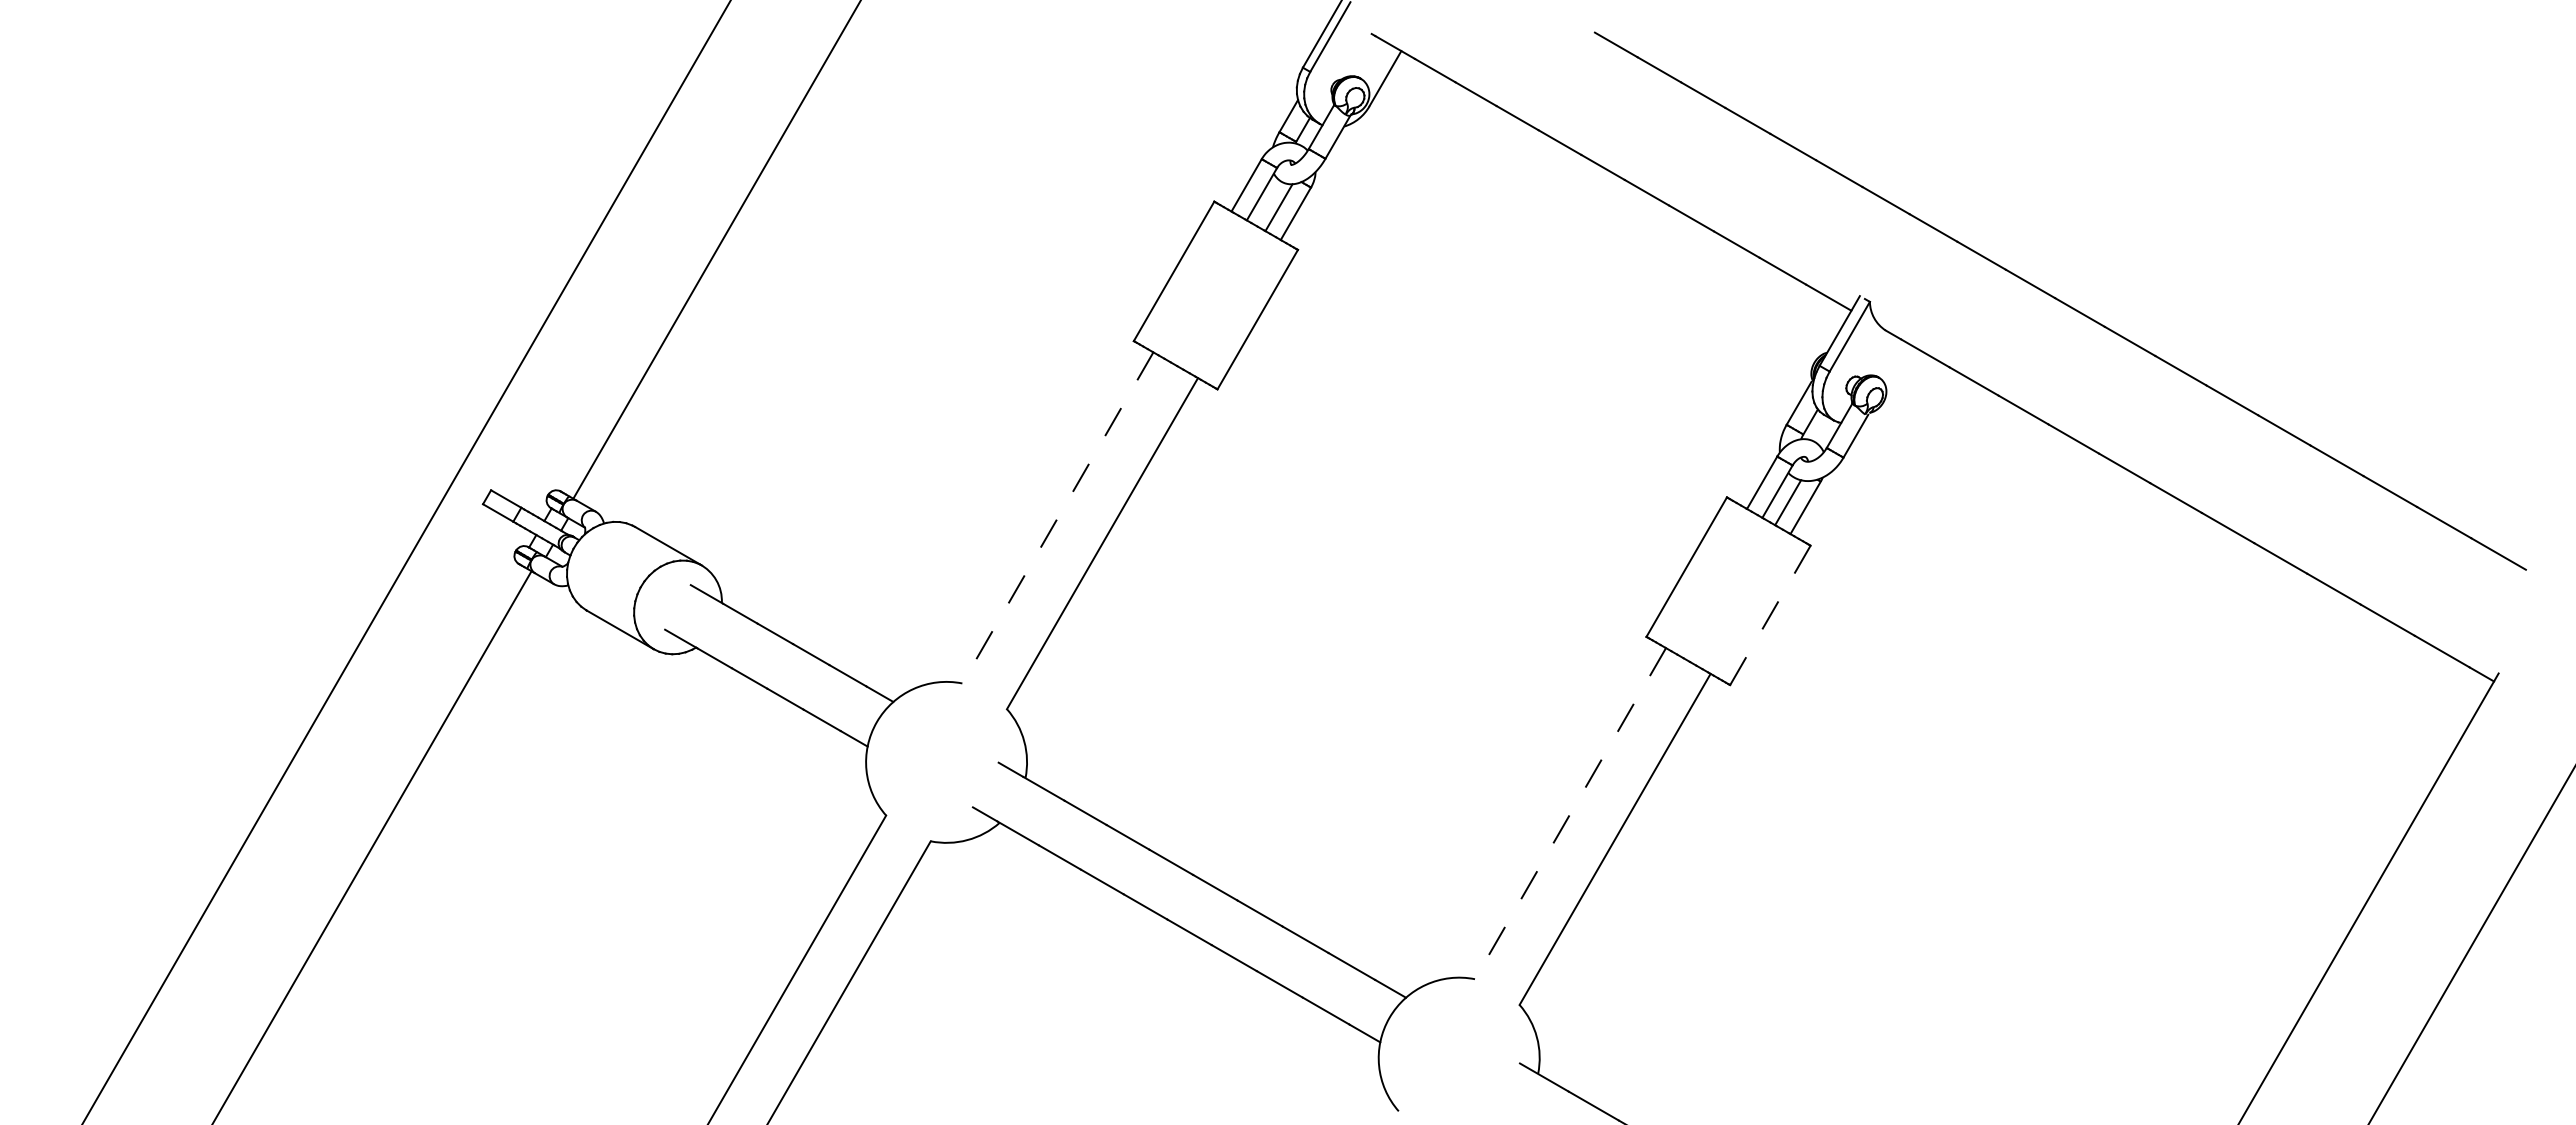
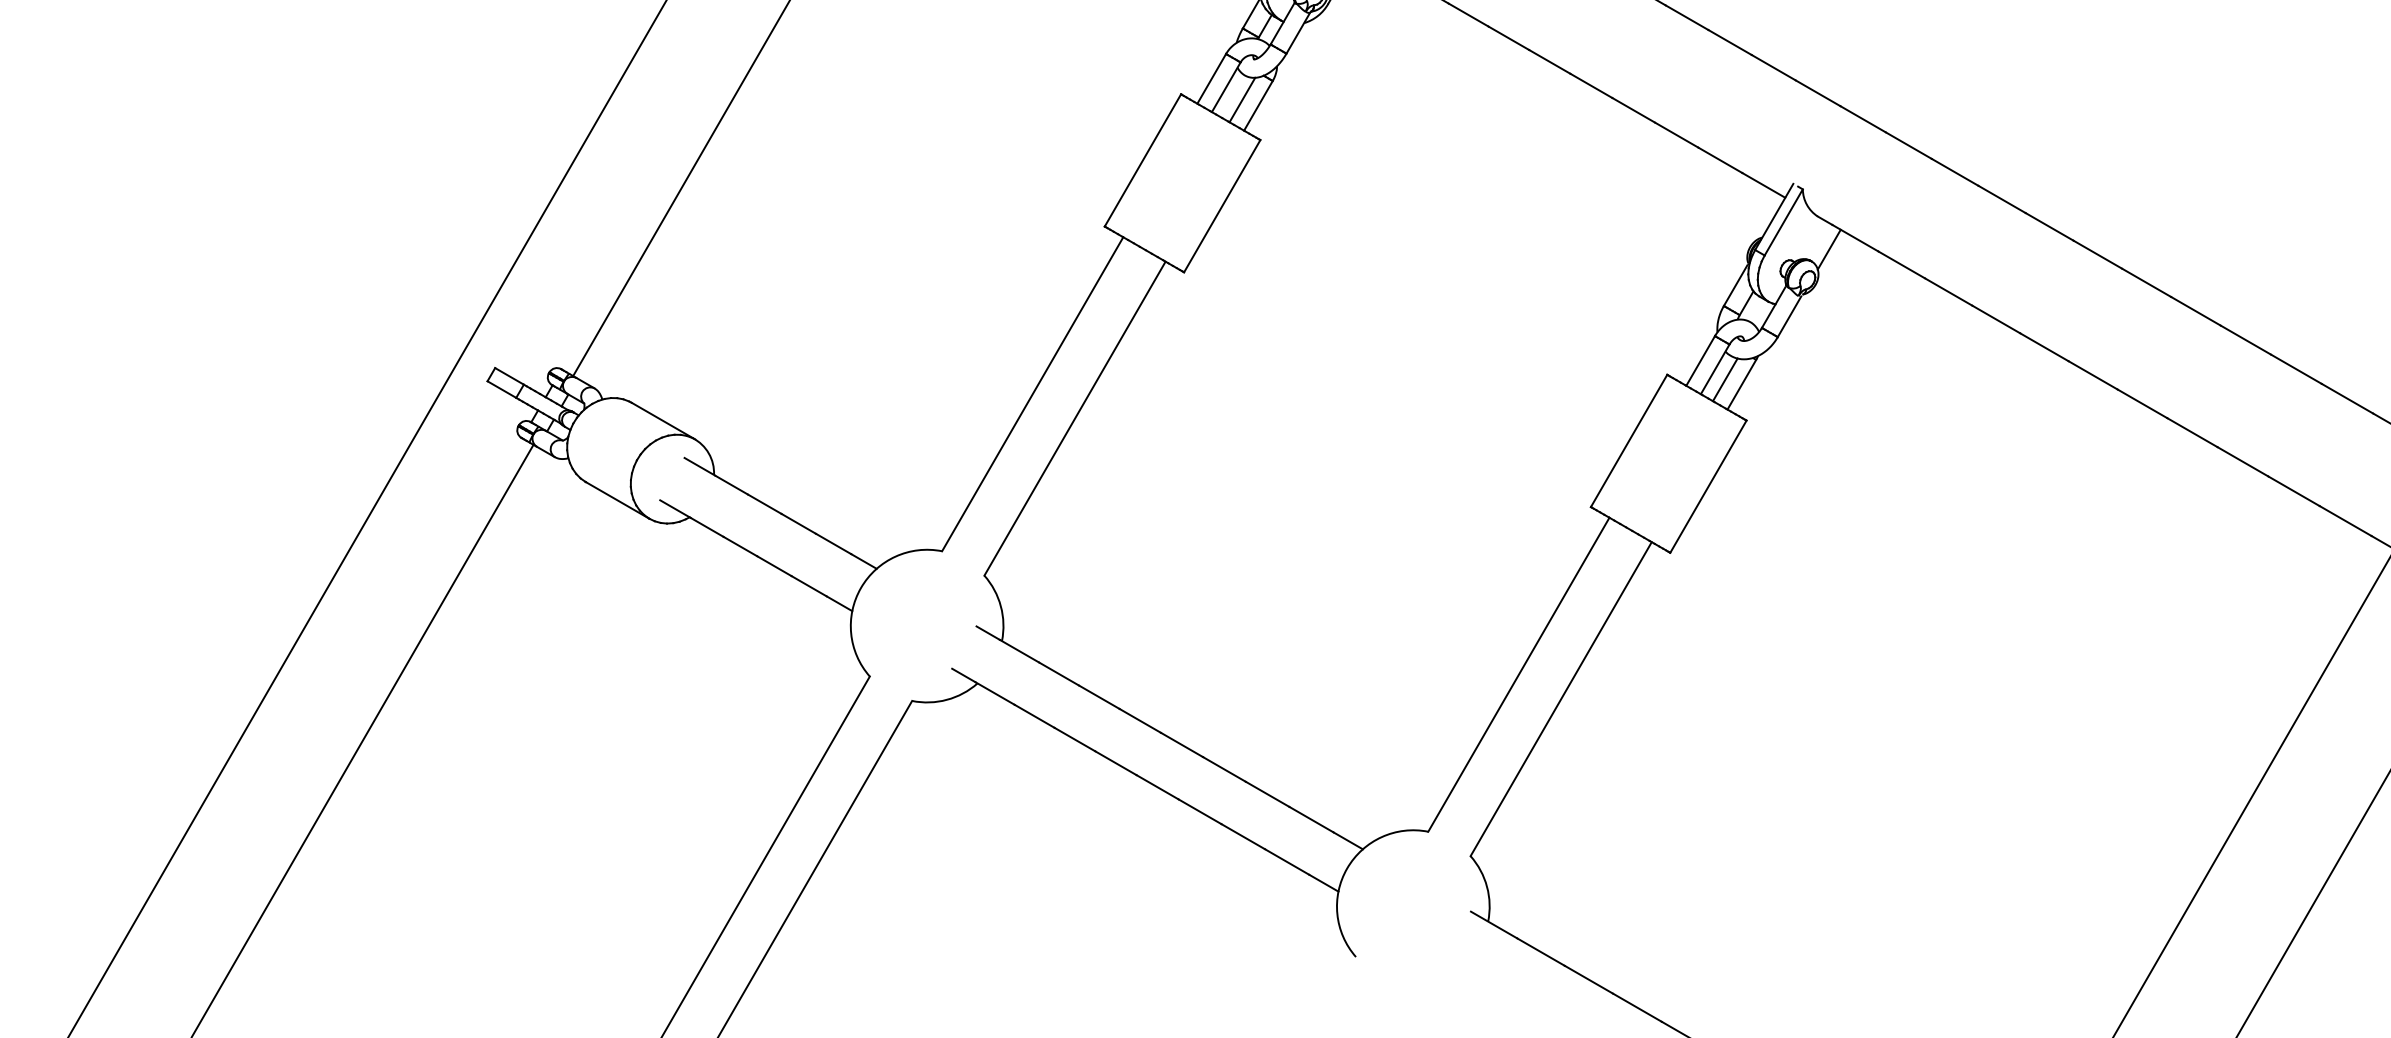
line: (1897, 365) -> (1829, 249), added
line: (1057, 518) -> (1032, 394), dashed -> solid
line: (1770, 614) -> (1708, 485), dashed -> solid
line: (1570, 814) -> (1518, 675), dashed -> solid

